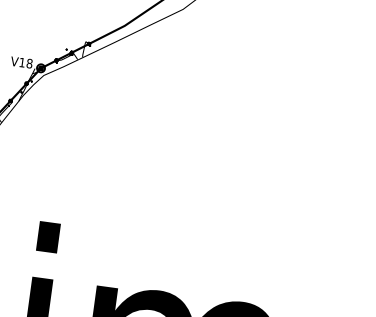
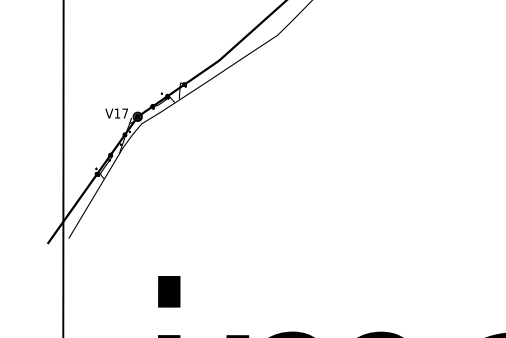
text: (29, 63) -> (125, 113), V18 -> V17

